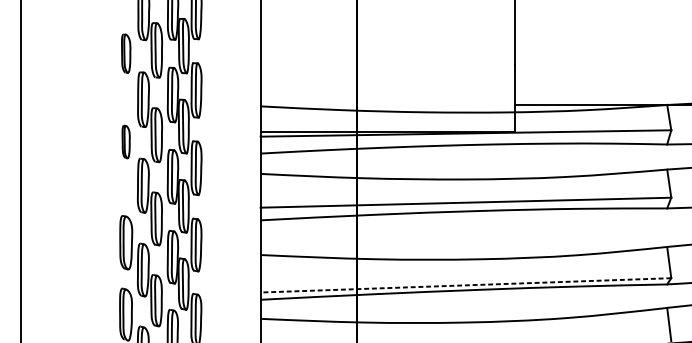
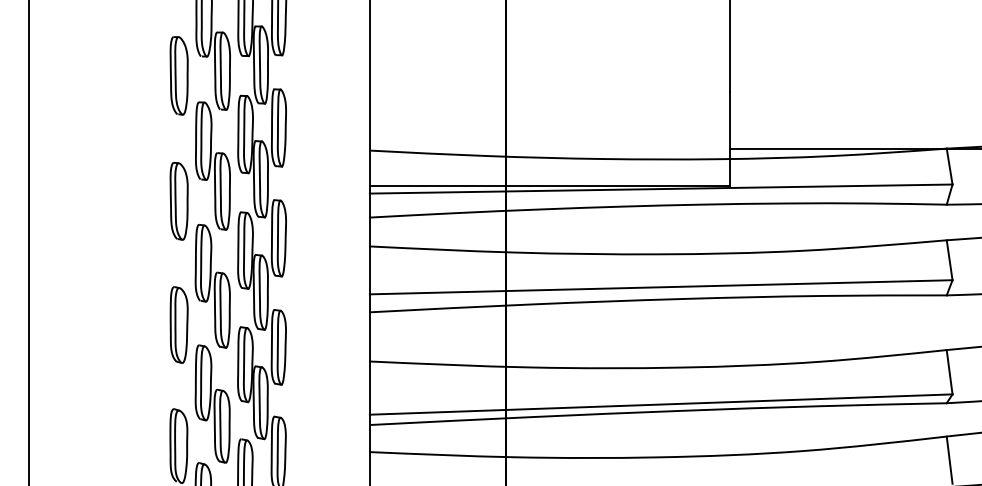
part: (125, 53) -> (178, 75), size x1.43
part: (125, 141) -> (178, 200), size x1.67
part: (125, 242) -> (178, 324), moved
line: (466, 285) -> (661, 404), dashed -> solid

